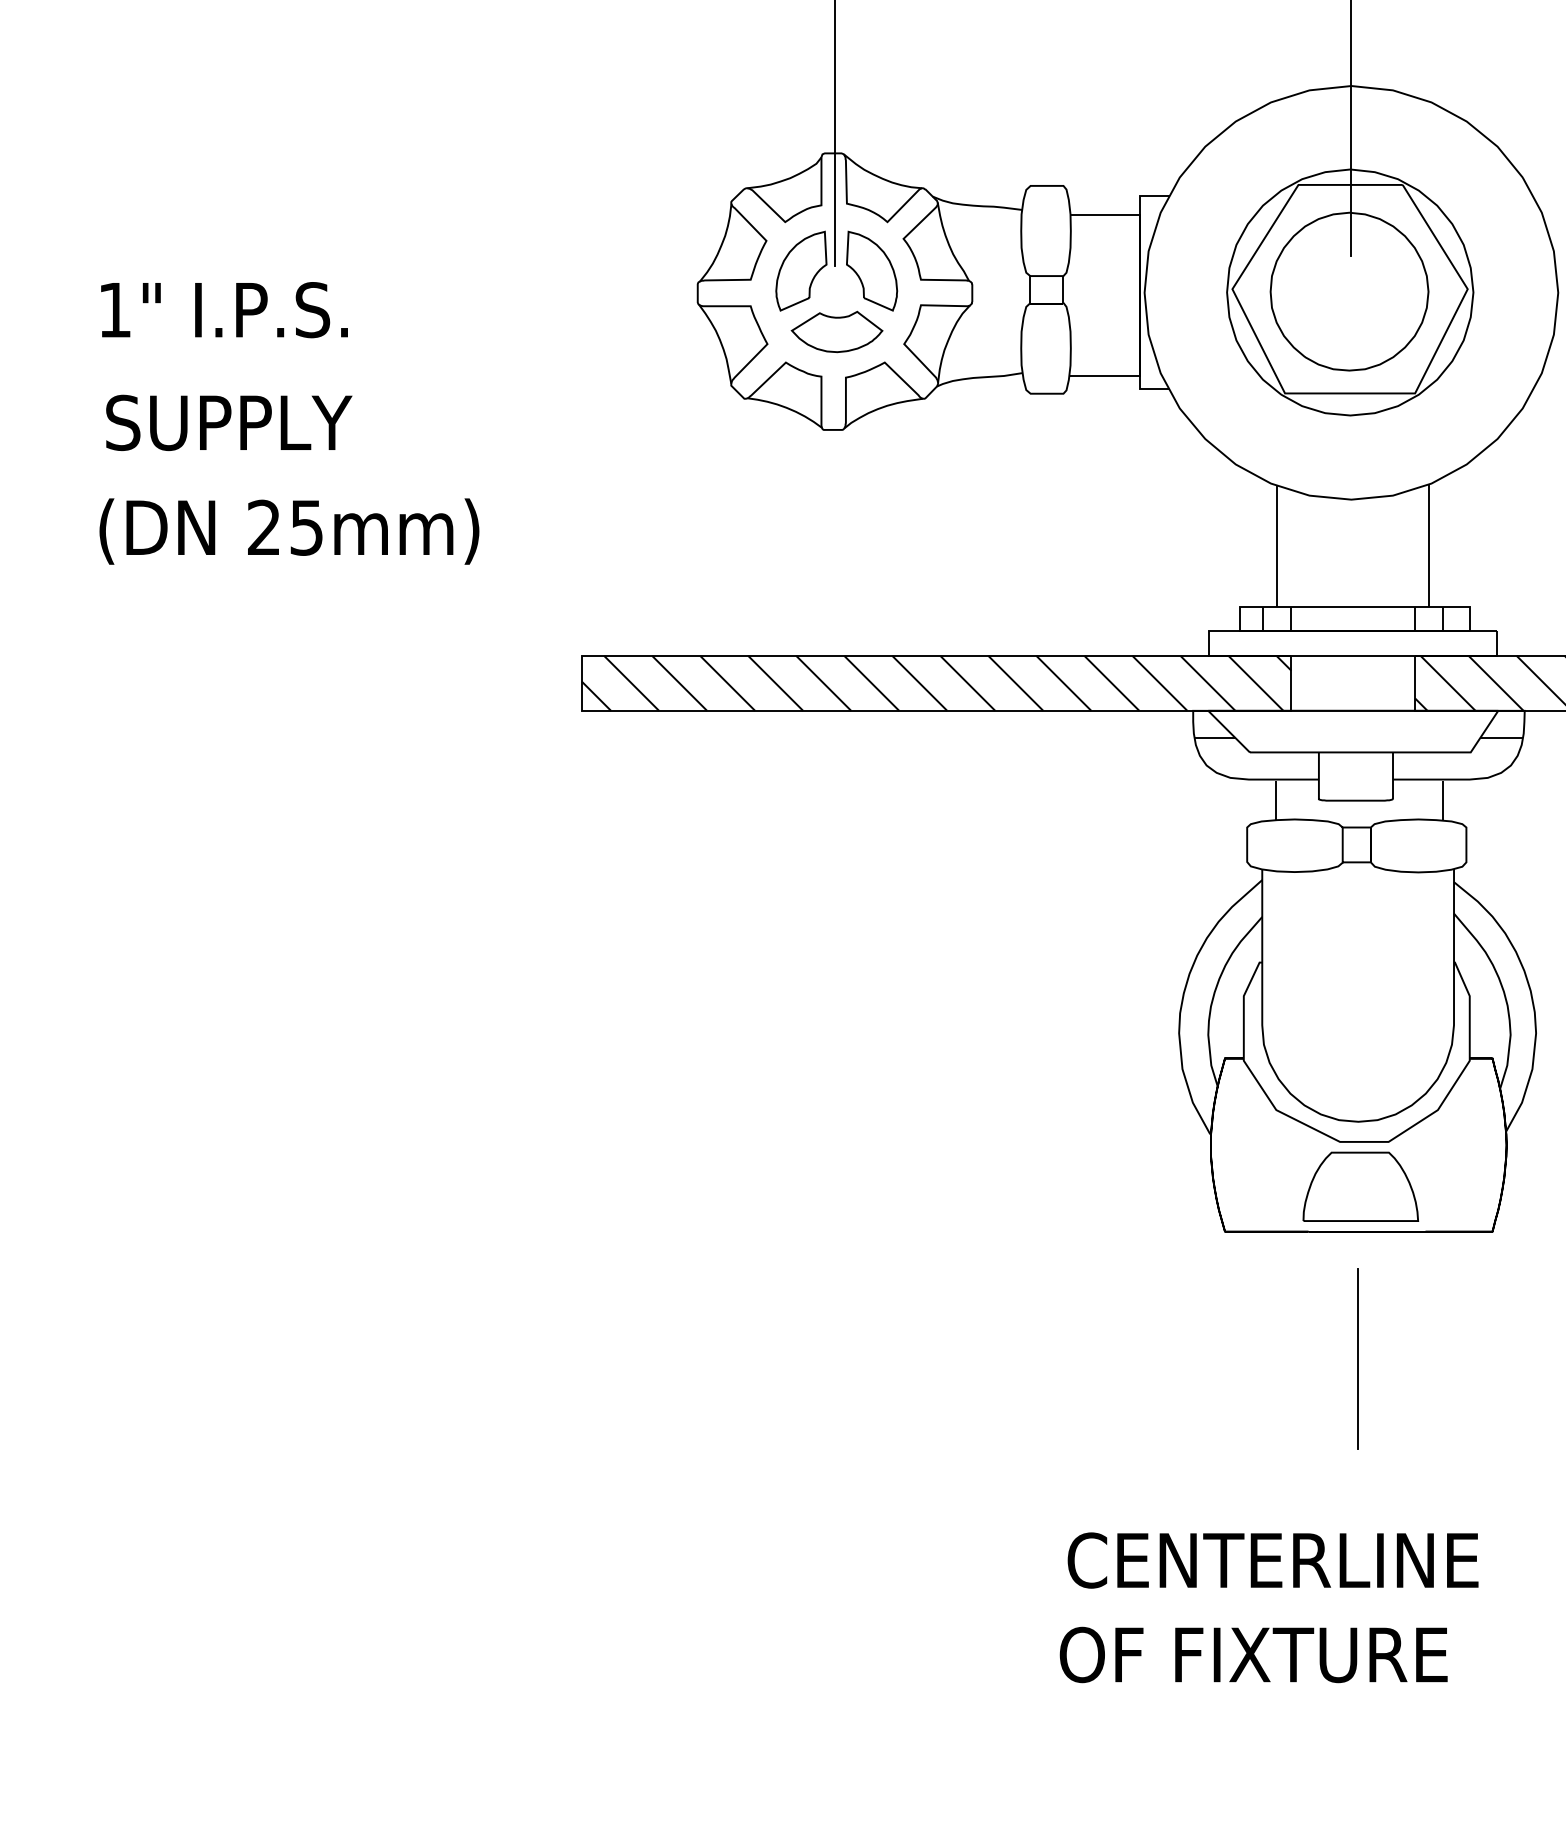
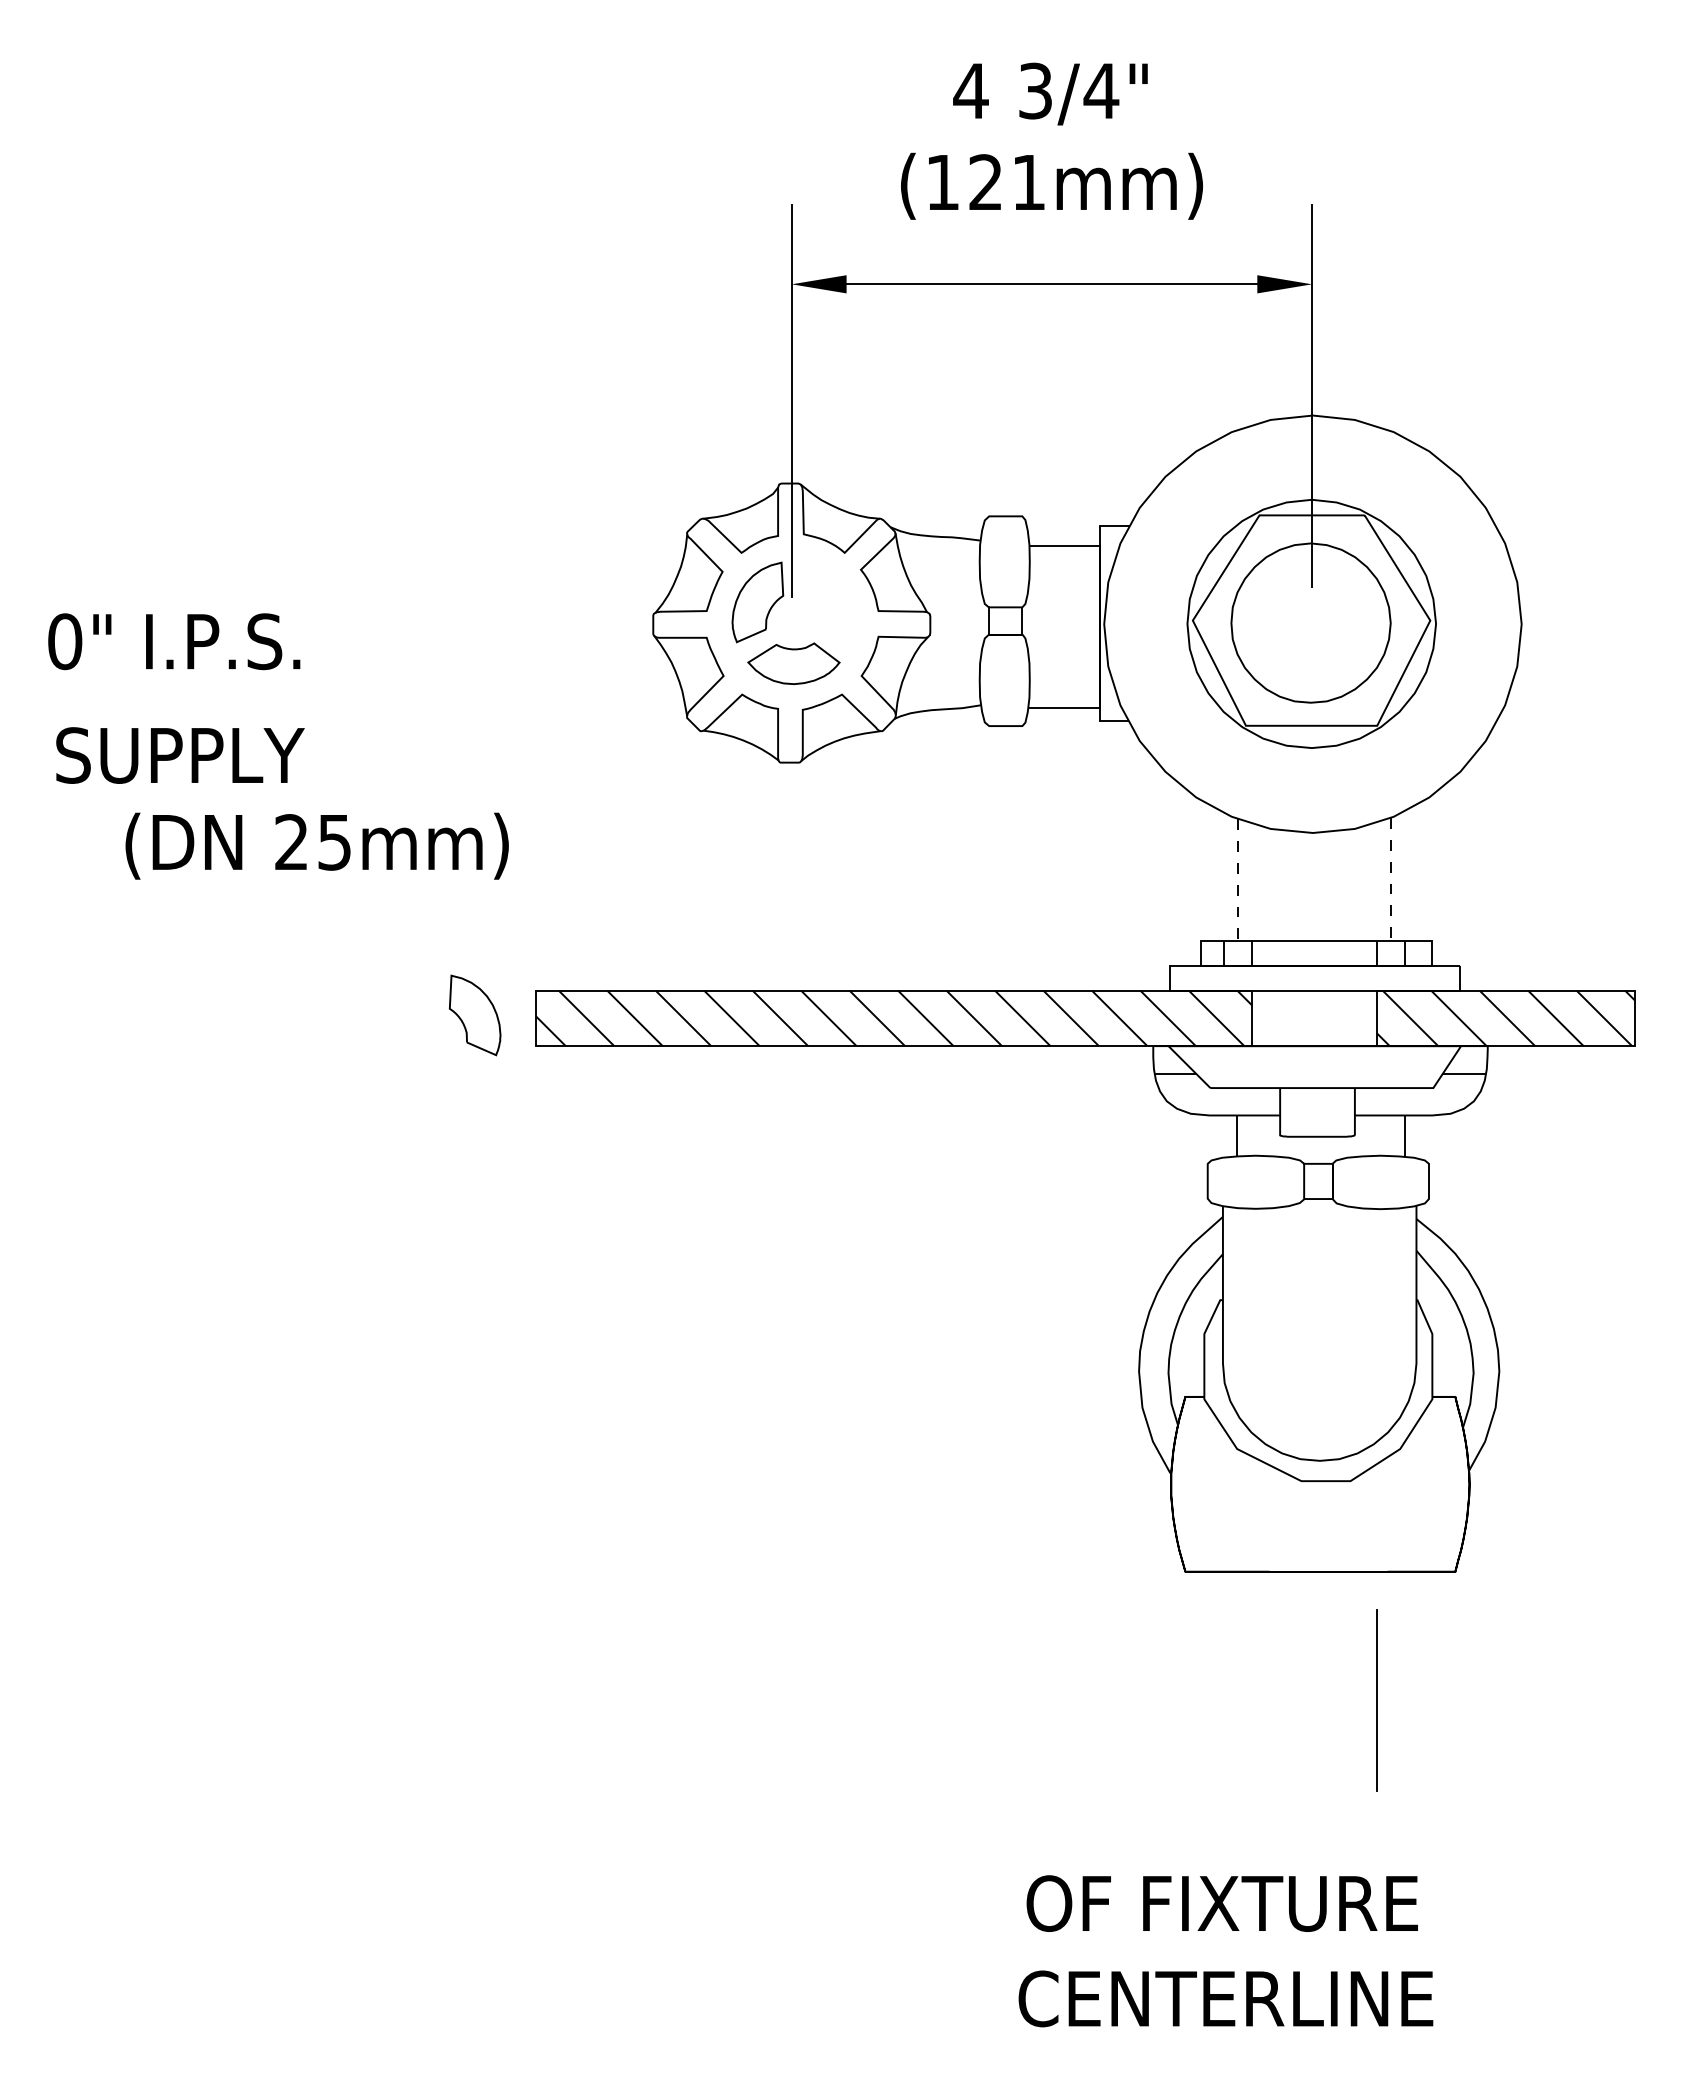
part: (872, 271) -> (475, 1015), moved
text: (115, 309) -> (65, 641), 1" -> 0"
text: (288, 530) -> (316, 845), moved
line: (1428, 545) -> (1390, 879), solid -> dashed
line: (1277, 546) -> (1238, 880), solid -> dashed
part: (1360, 1186) -> (1322, 1526), removed
line: (1356, 1359) -> (1376, 1700), moved
text: (1275, 1560) -> (1236, 1903), CENTERLINE -> OF FIXTURE
text: (1268, 1654) -> (1229, 1998), OF FIXTURE -> CENTERLINE

